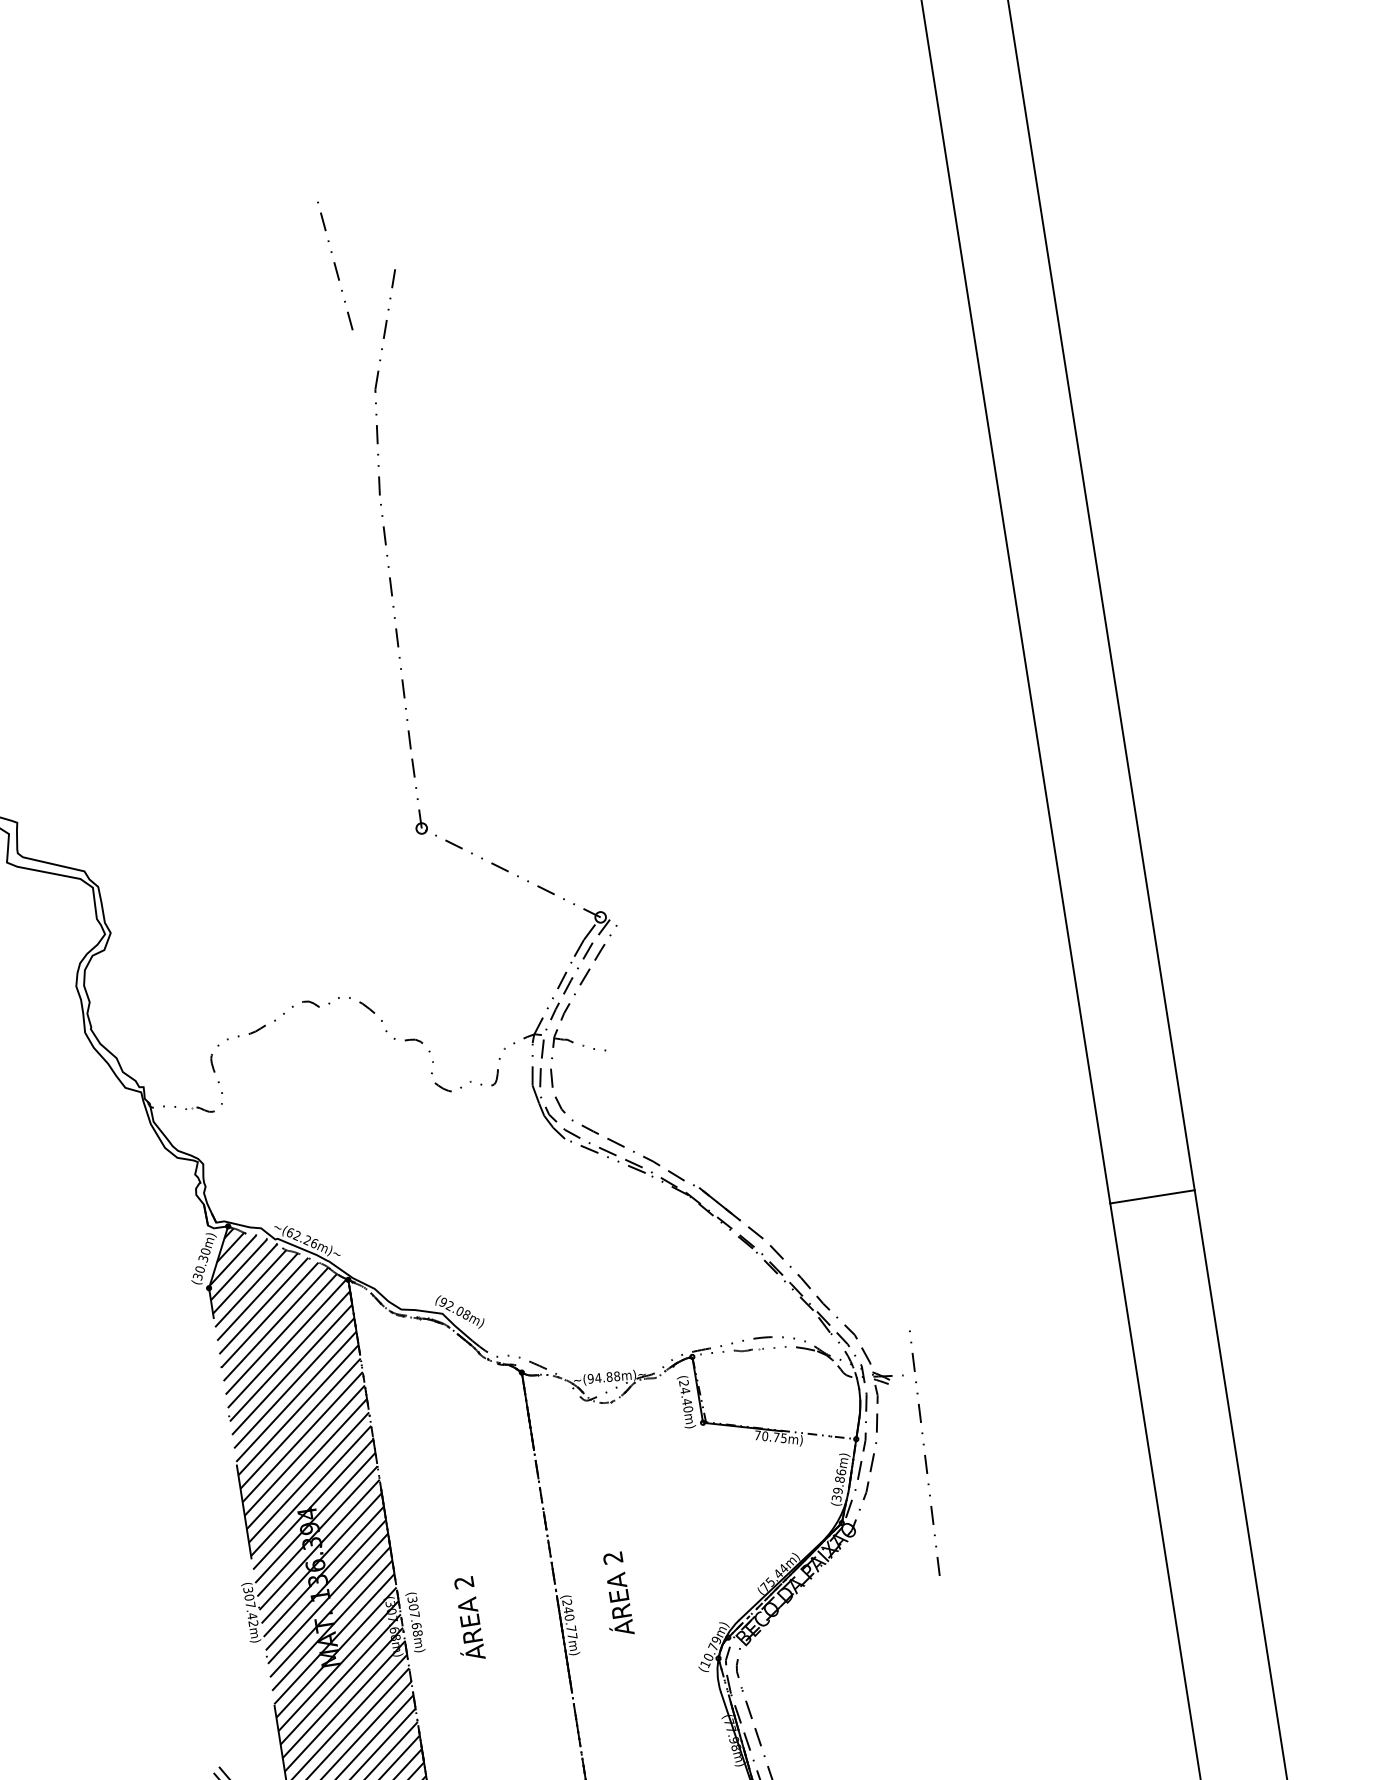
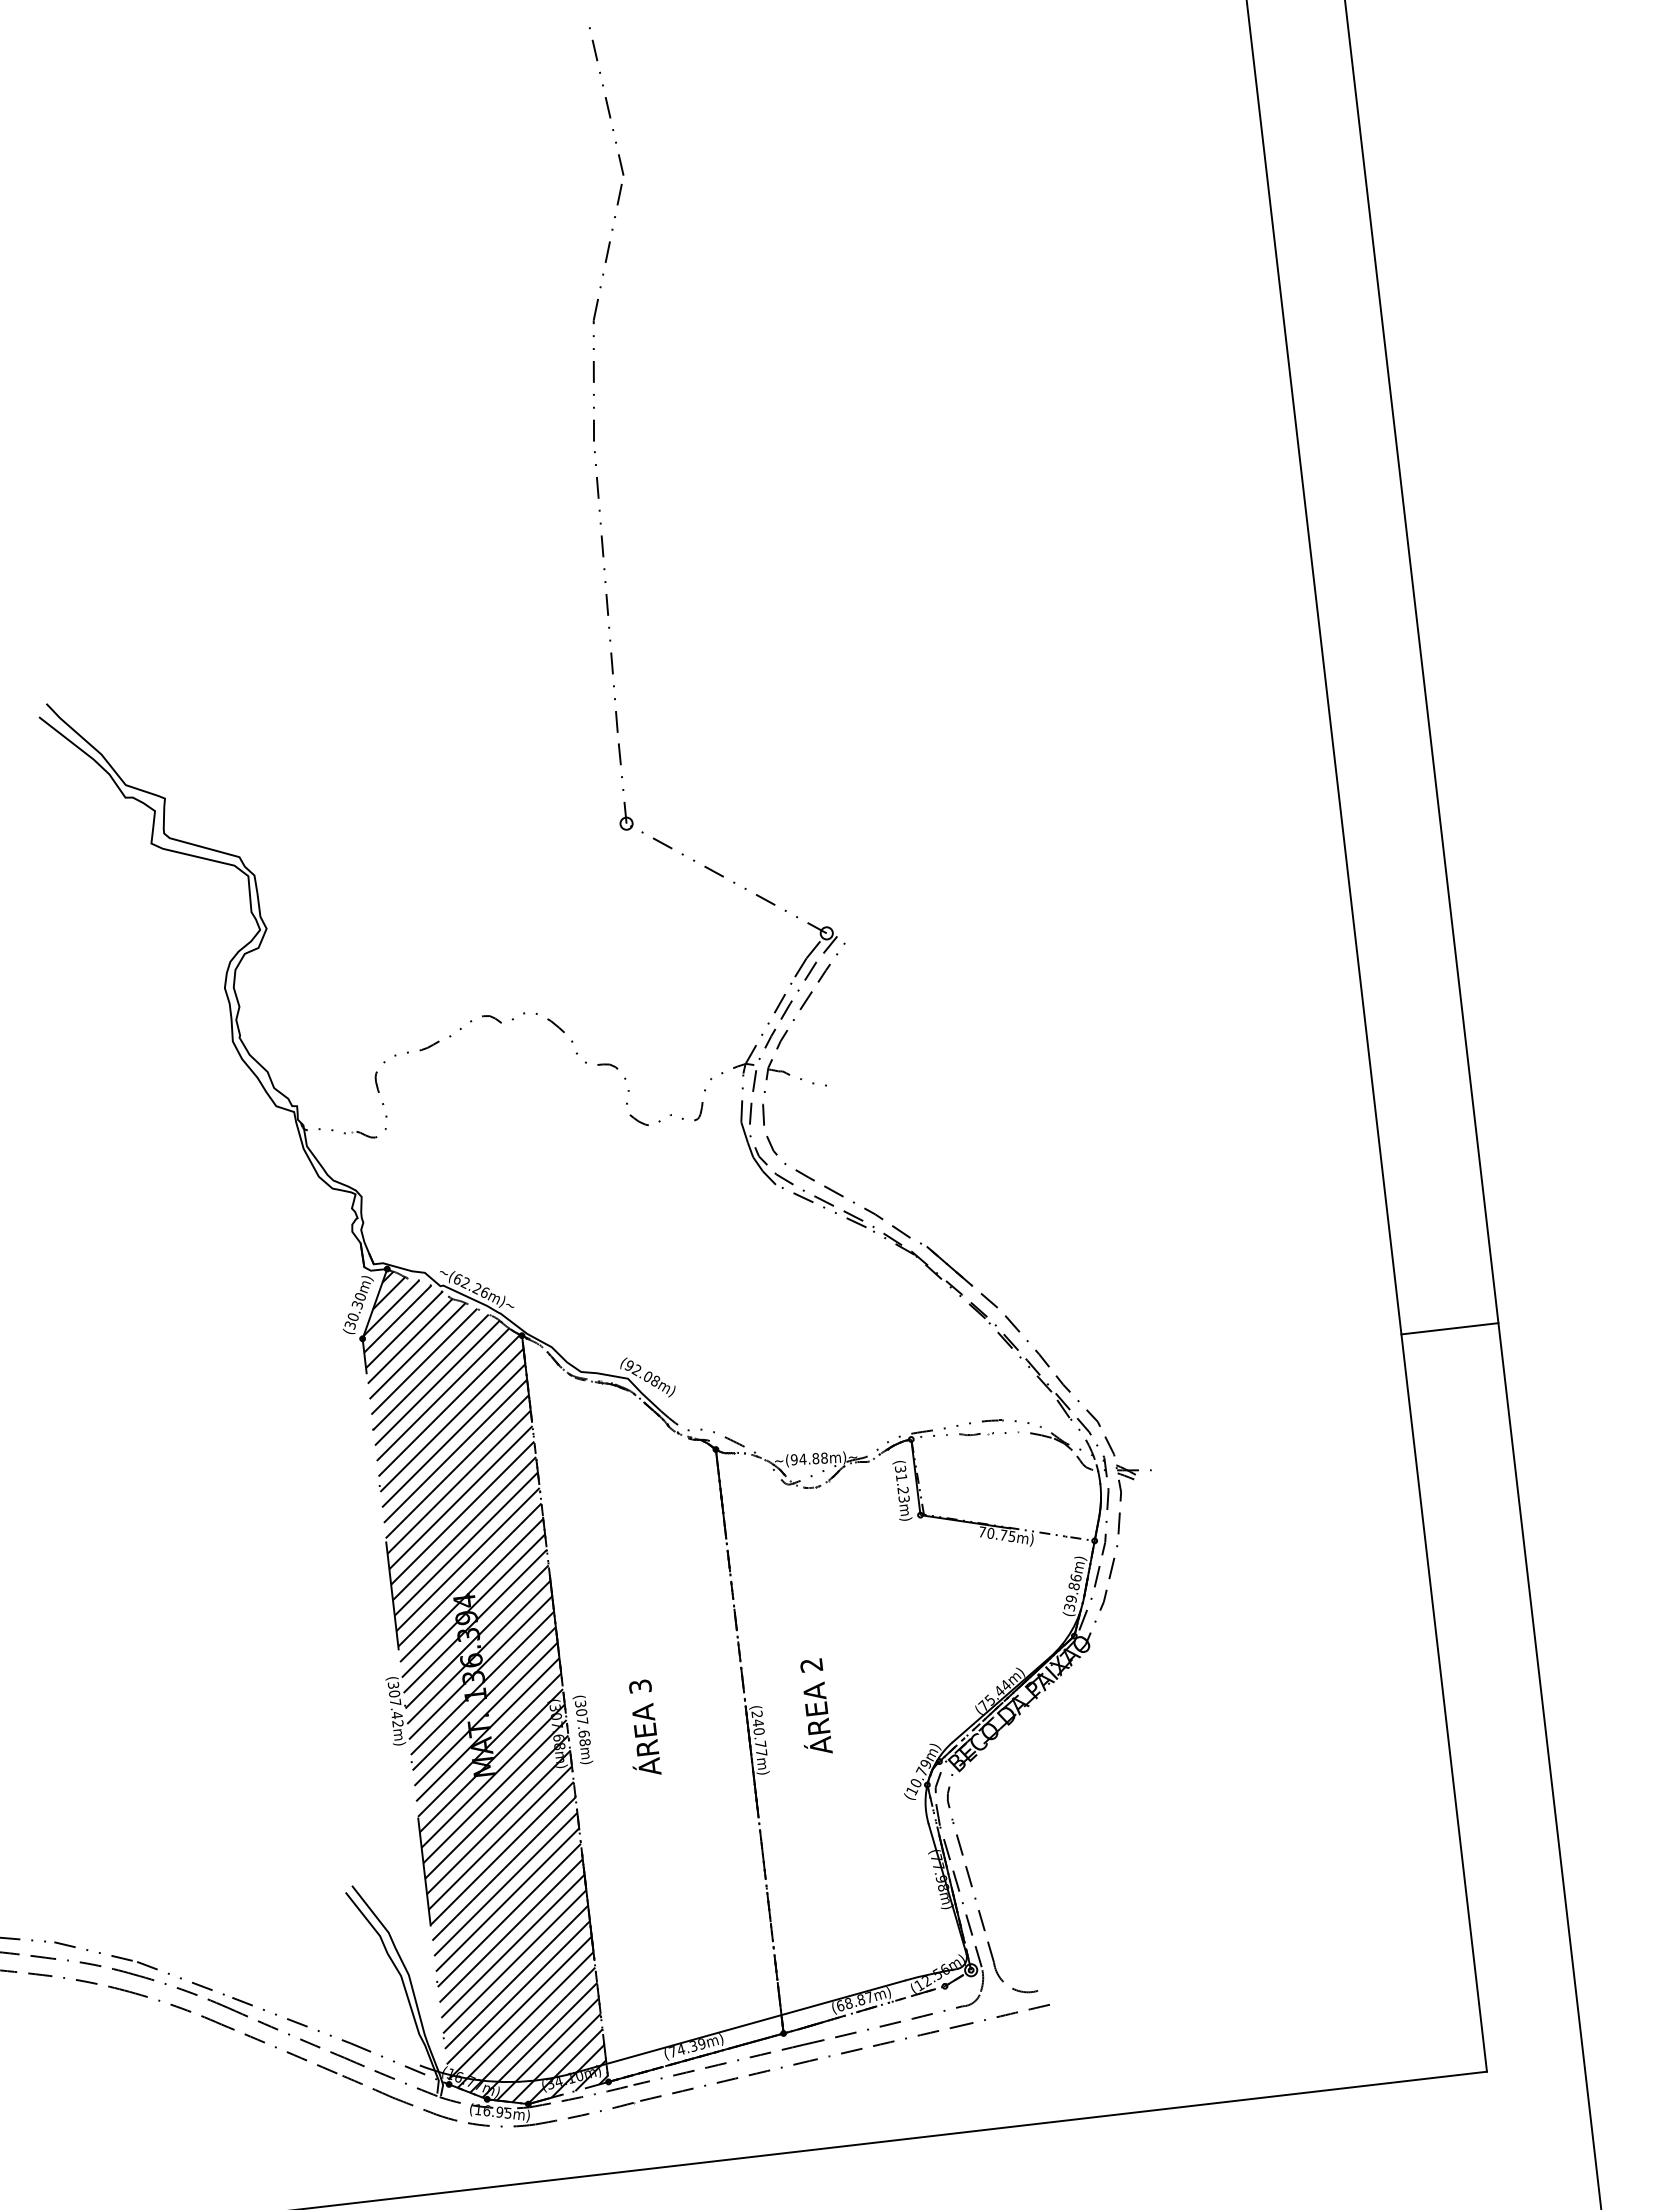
line: (335, 266) -> (606, 101), moved
line: (1152, 1196) -> (1449, 1328), moved
text: (685, 1395) -> (901, 1483), (24.40m) -> (31.23m)
line: (925, 1455) -> (1172, 1562), removed
text: (464, 1582) -> (640, 1686), 2 -> 3

